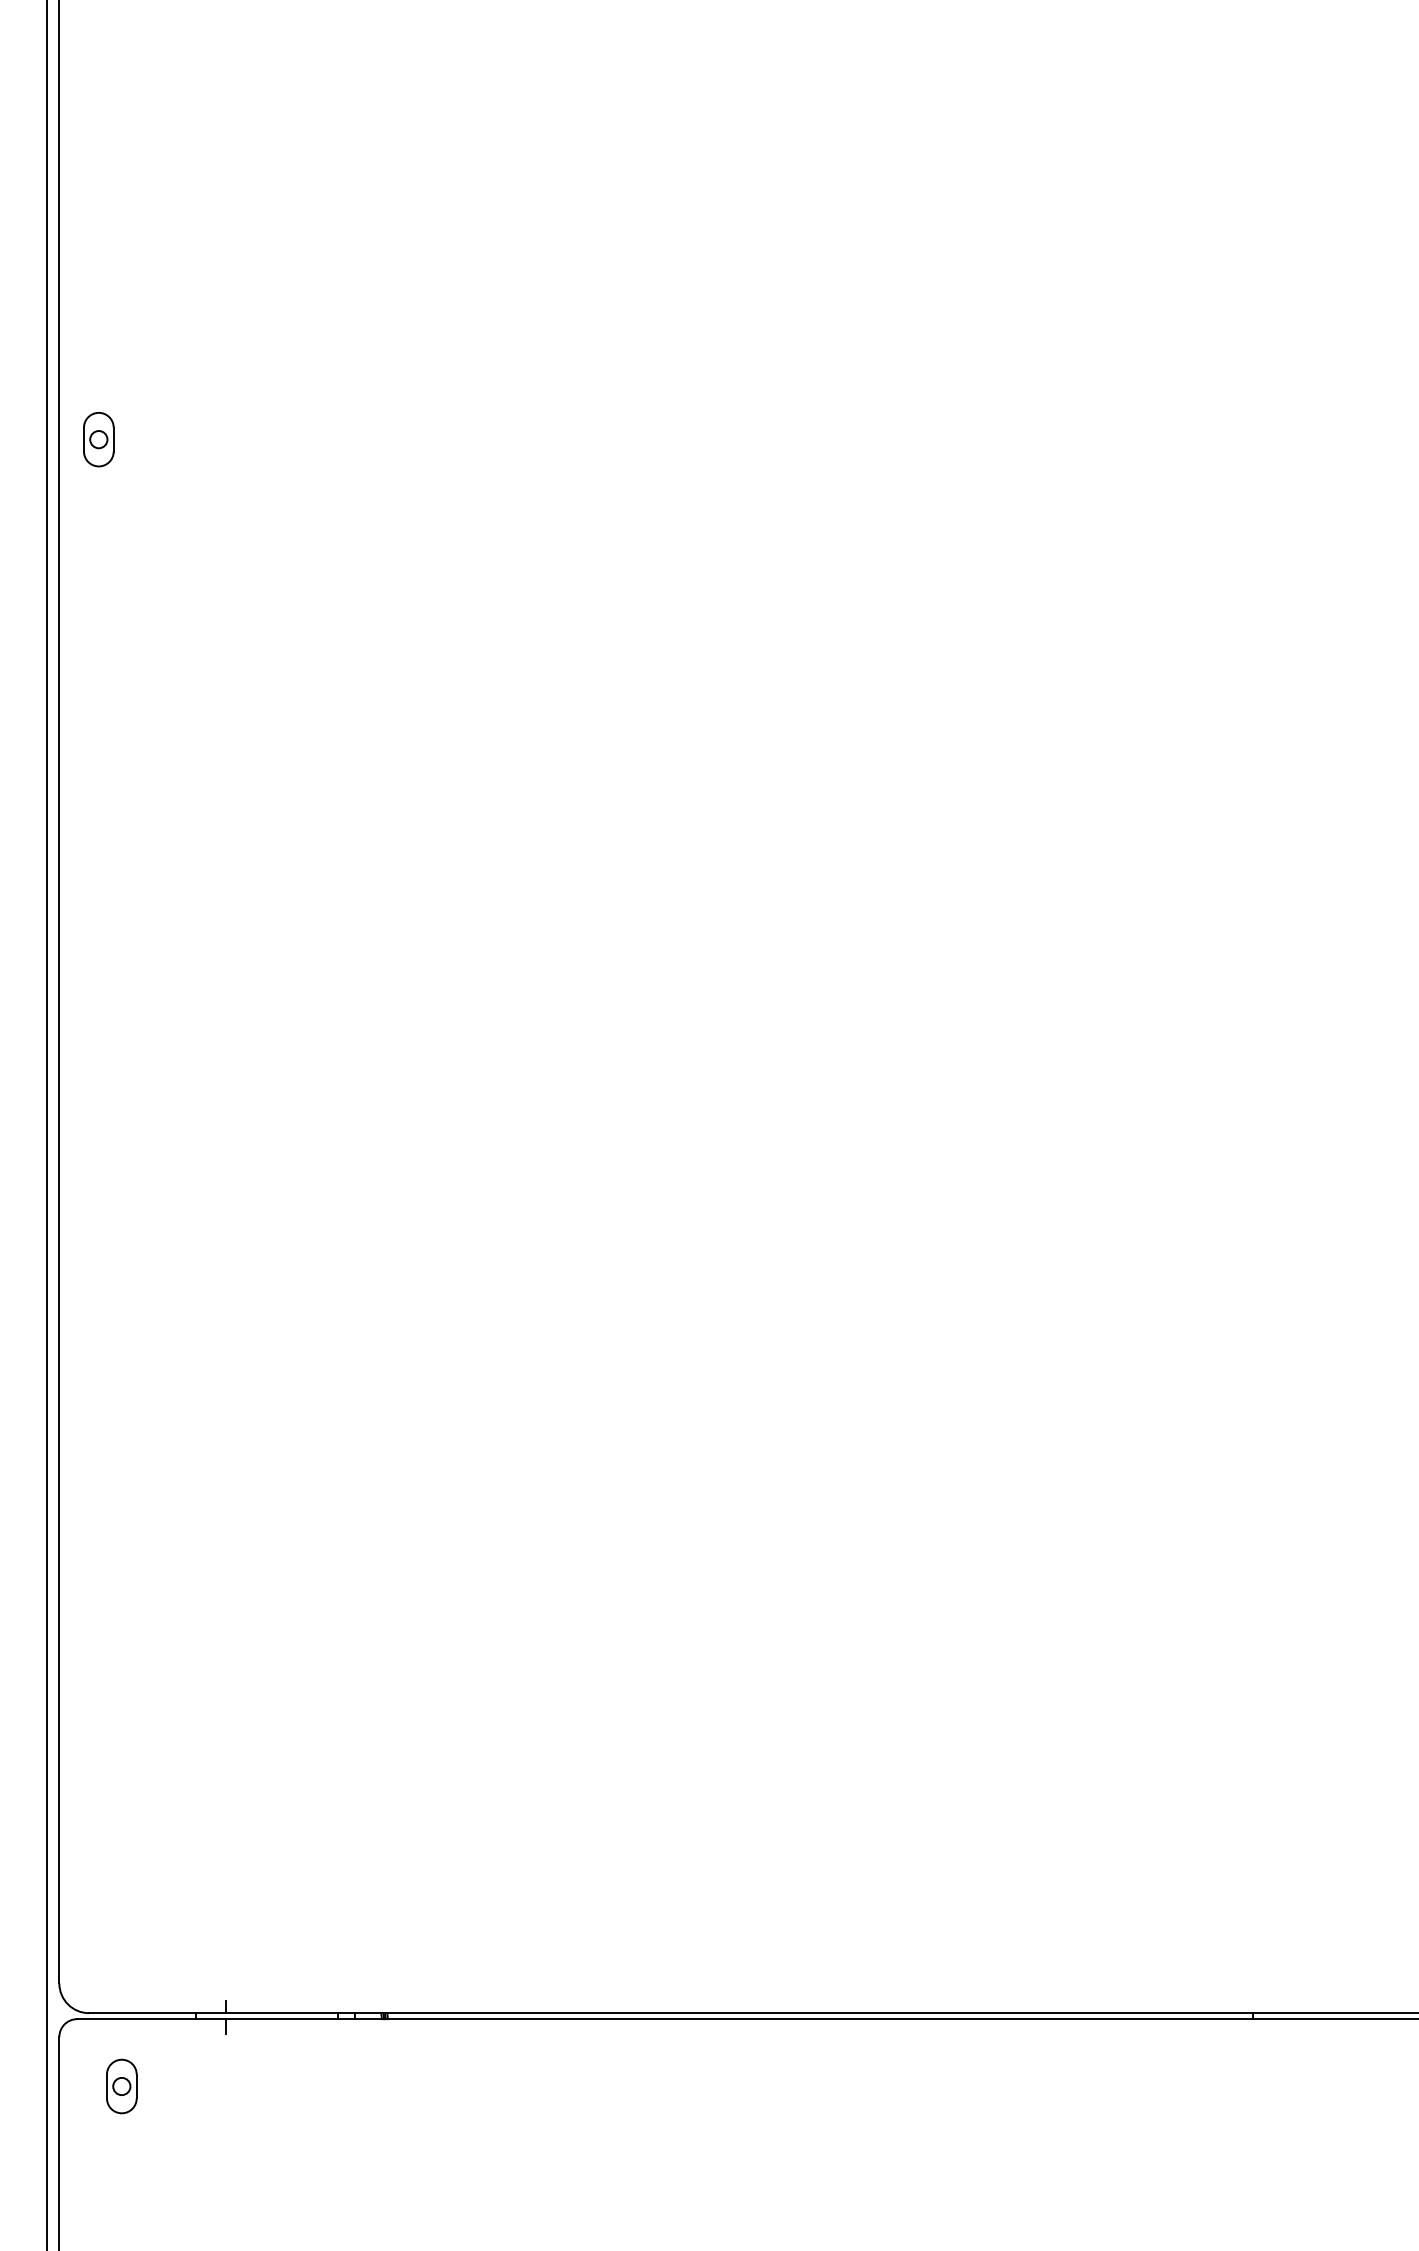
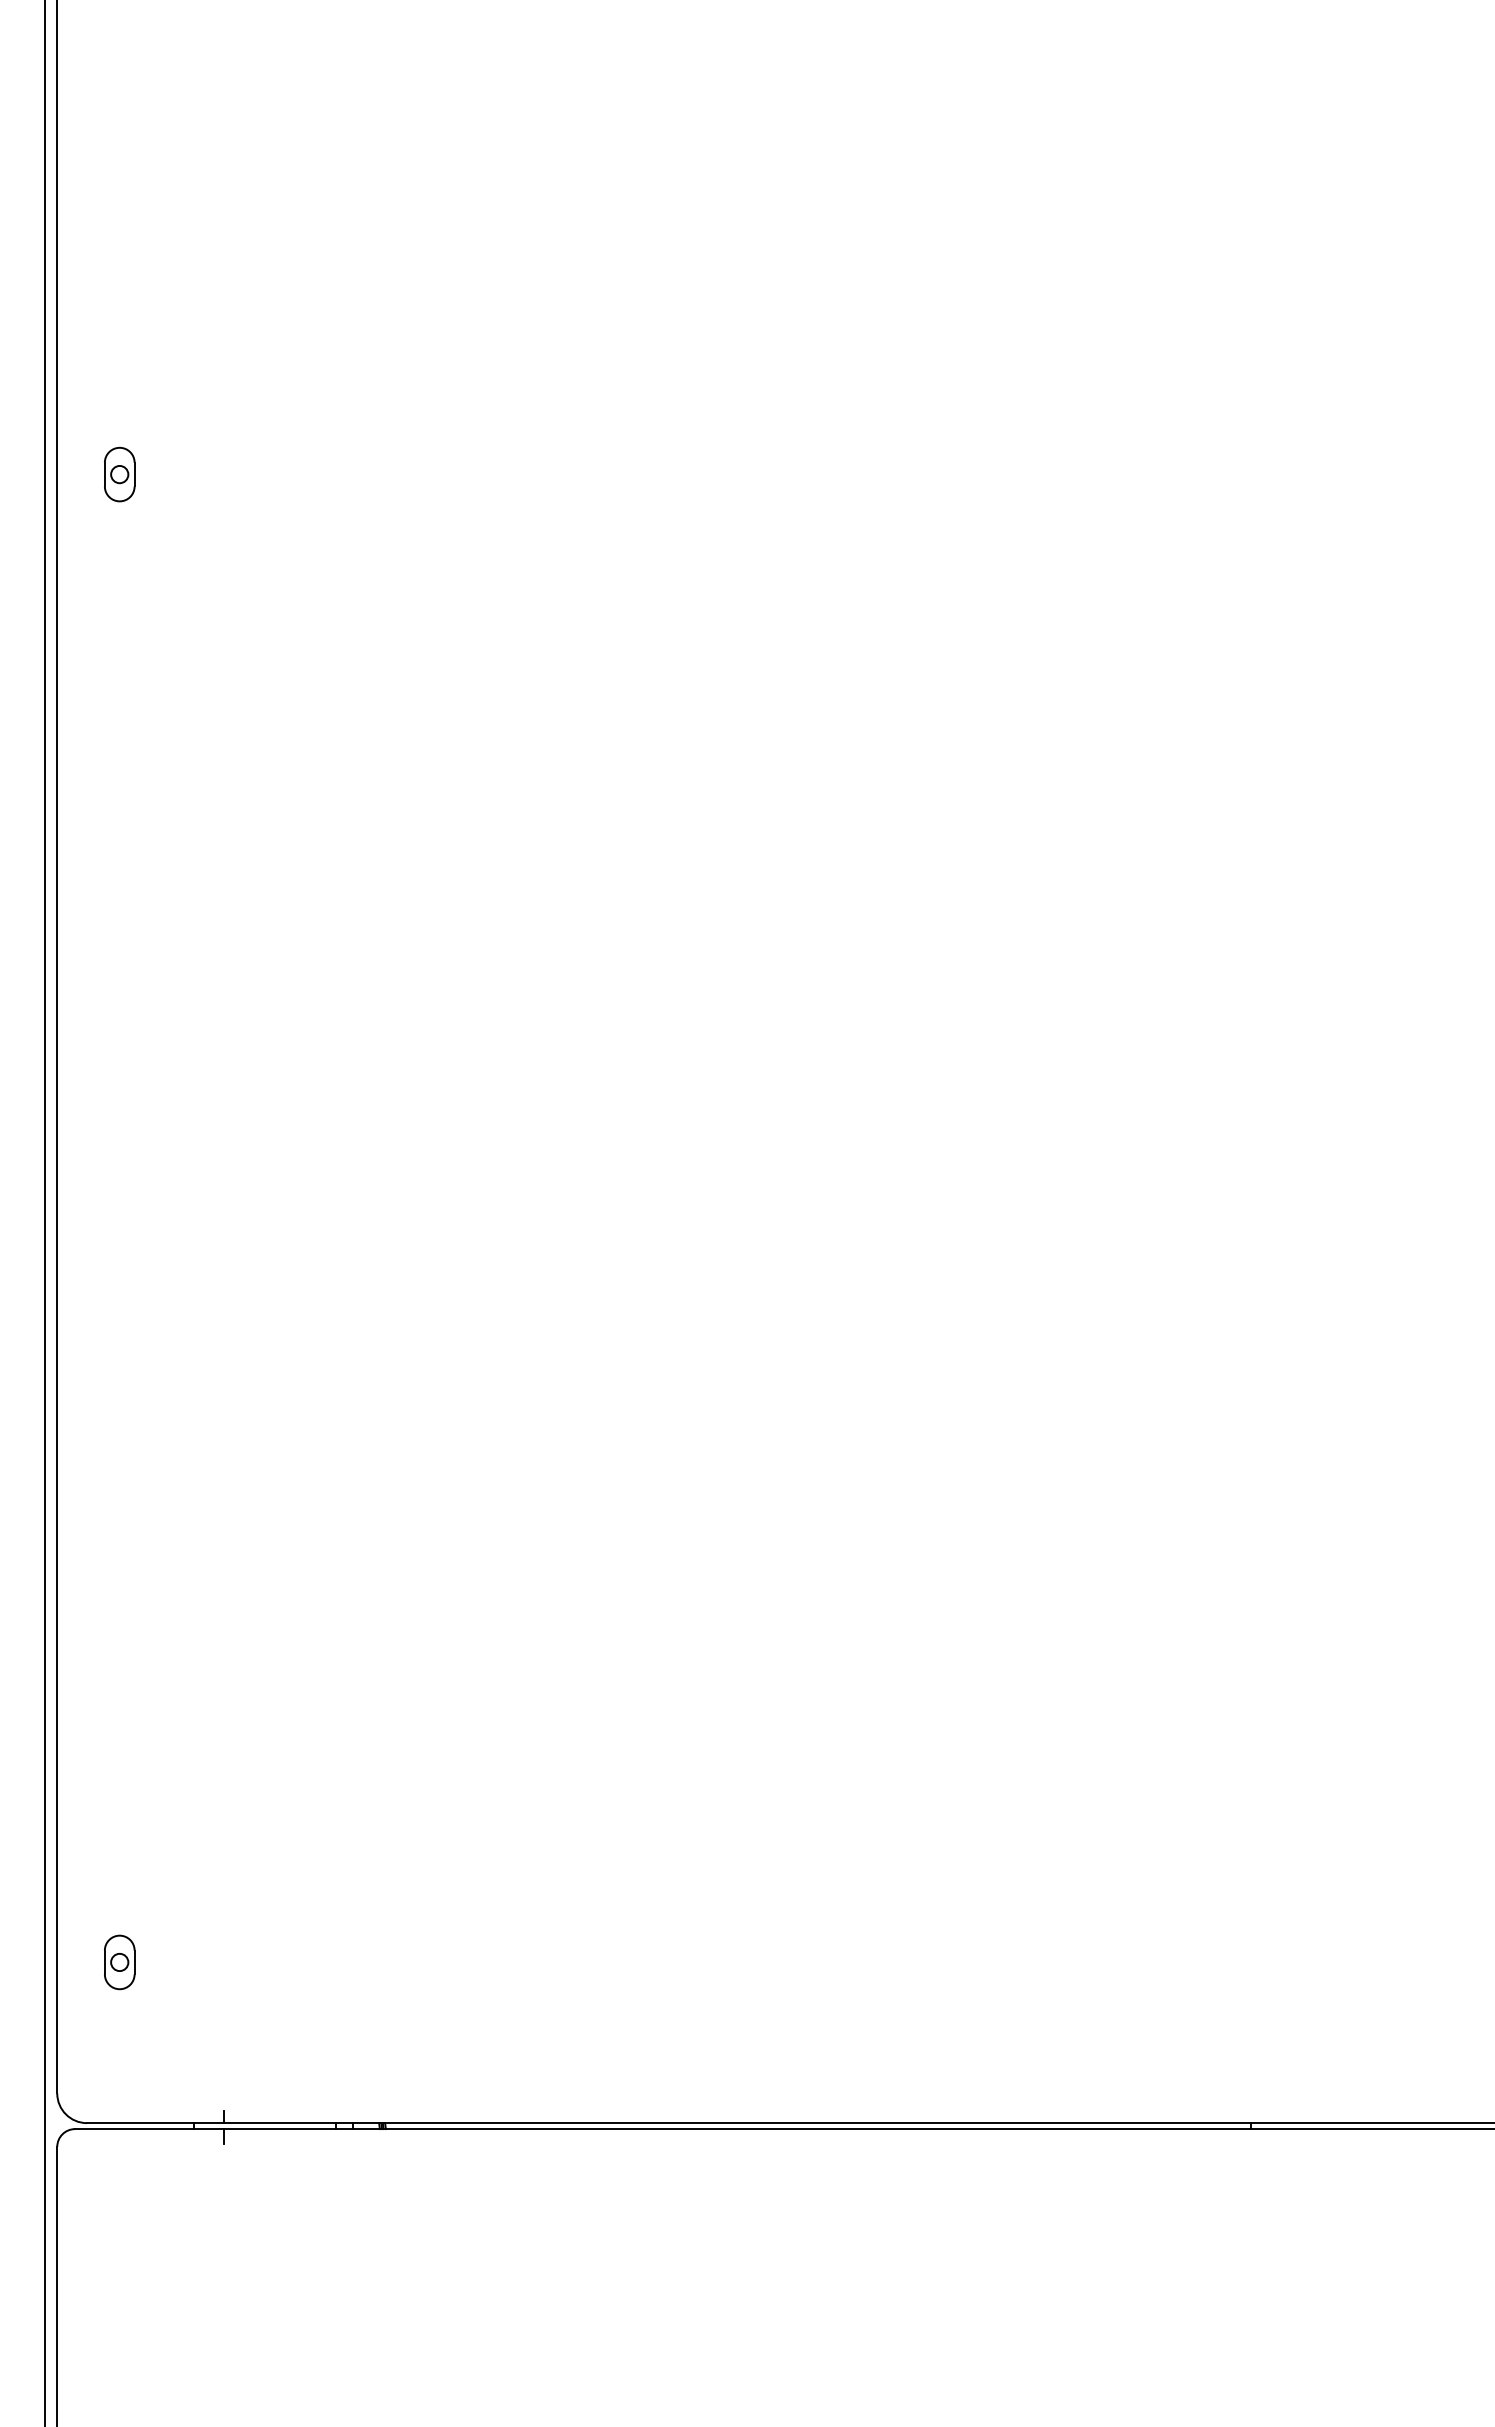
part: (98, 439) -> (119, 474), moved
part: (121, 2086) -> (119, 1962), moved

